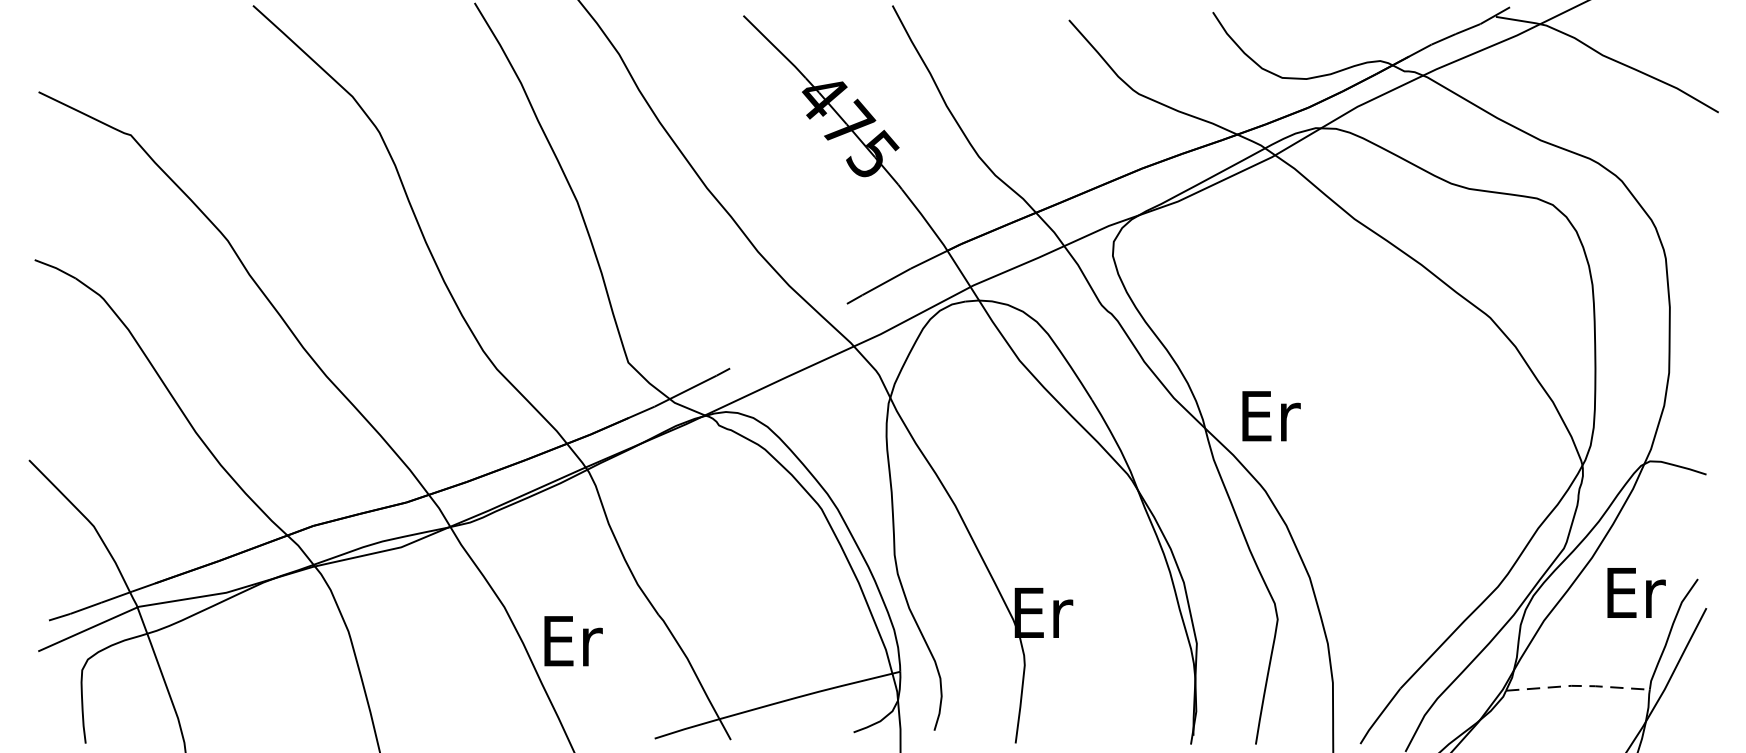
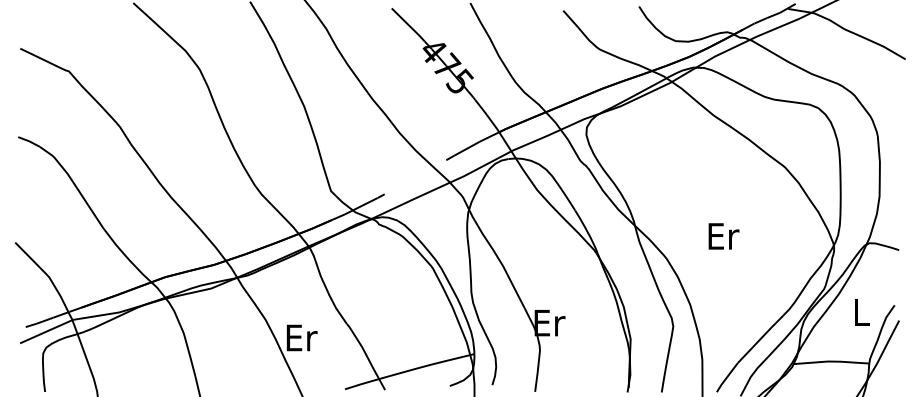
text: (1270, 416) -> (723, 236), moved
text: (1636, 592) -> (862, 312), Er -> L
line: (1577, 685) -> (831, 361), dashed -> solid

